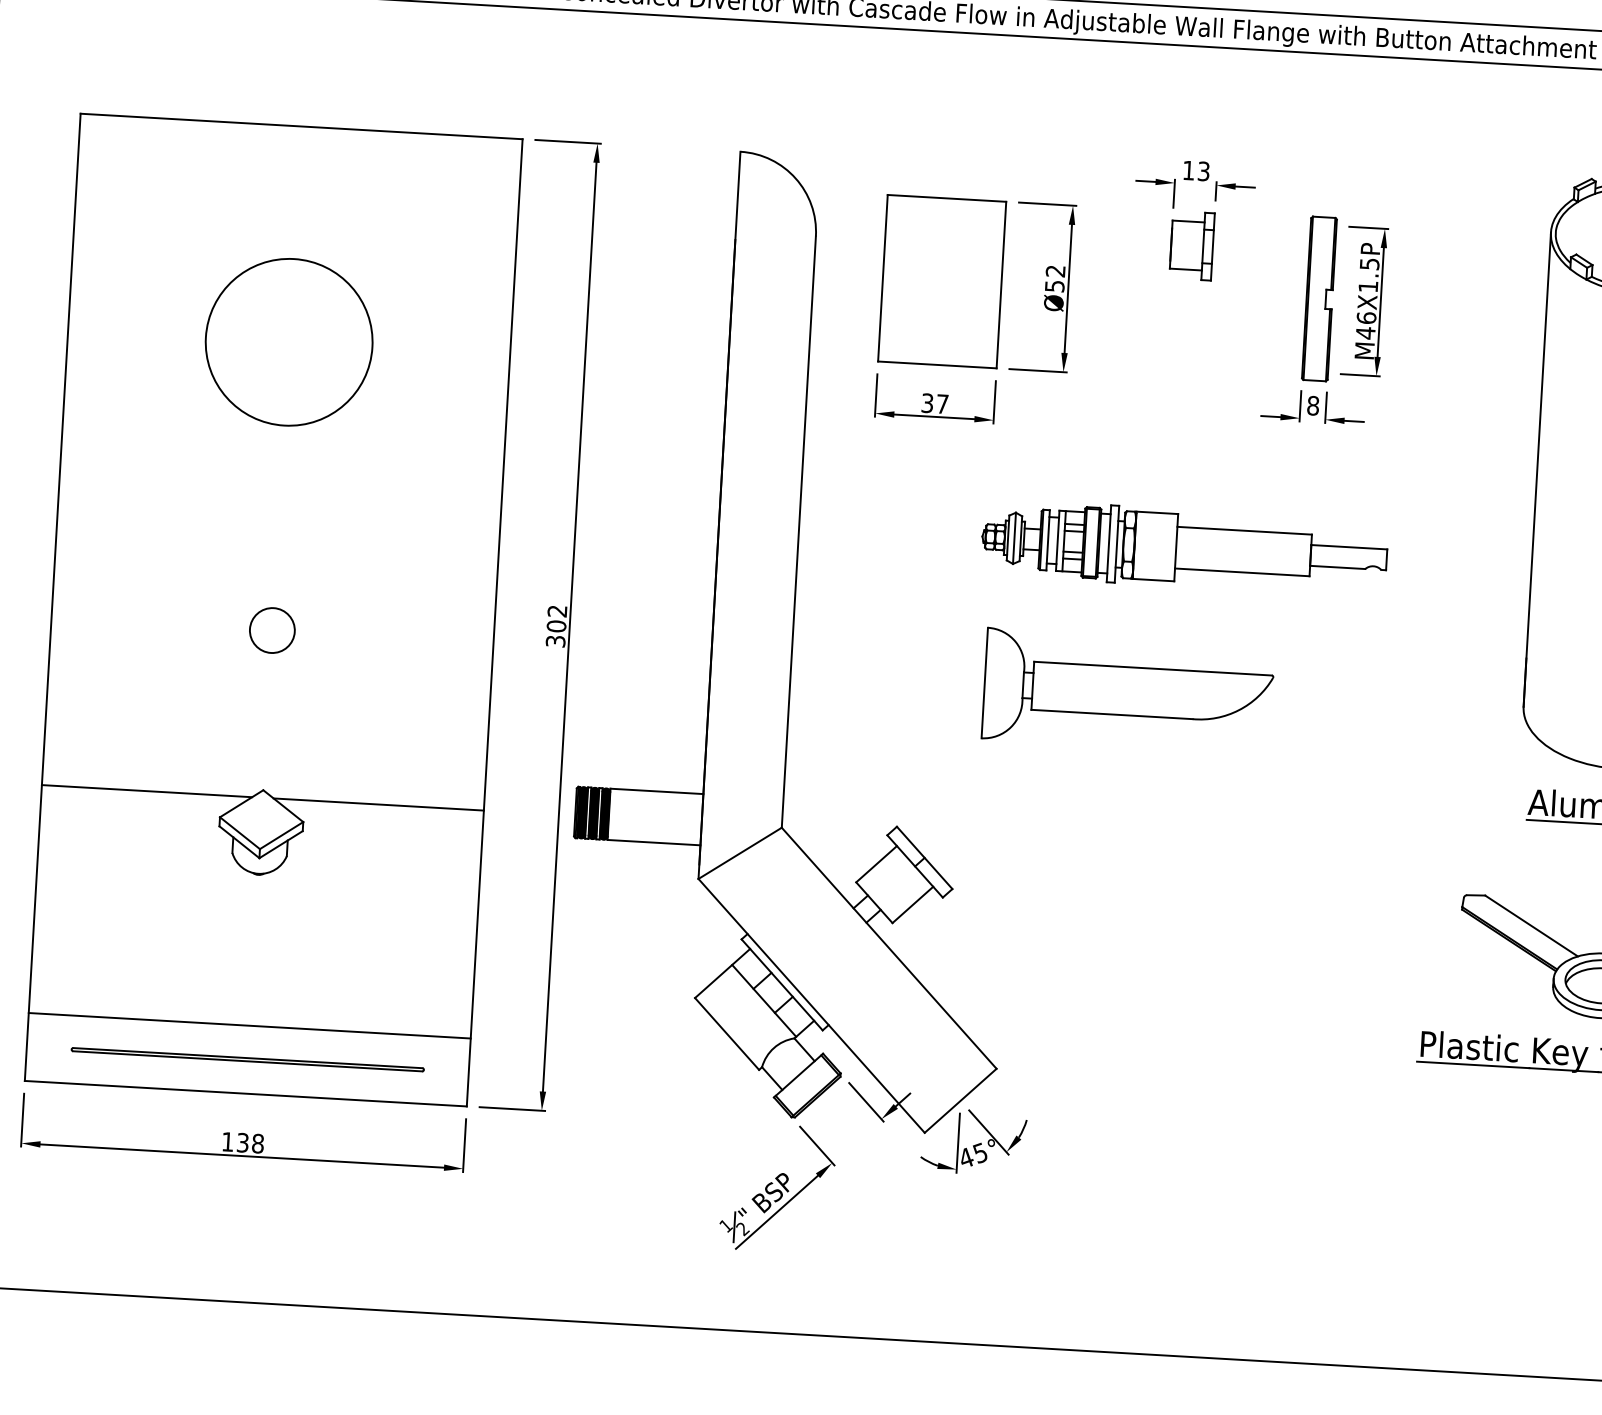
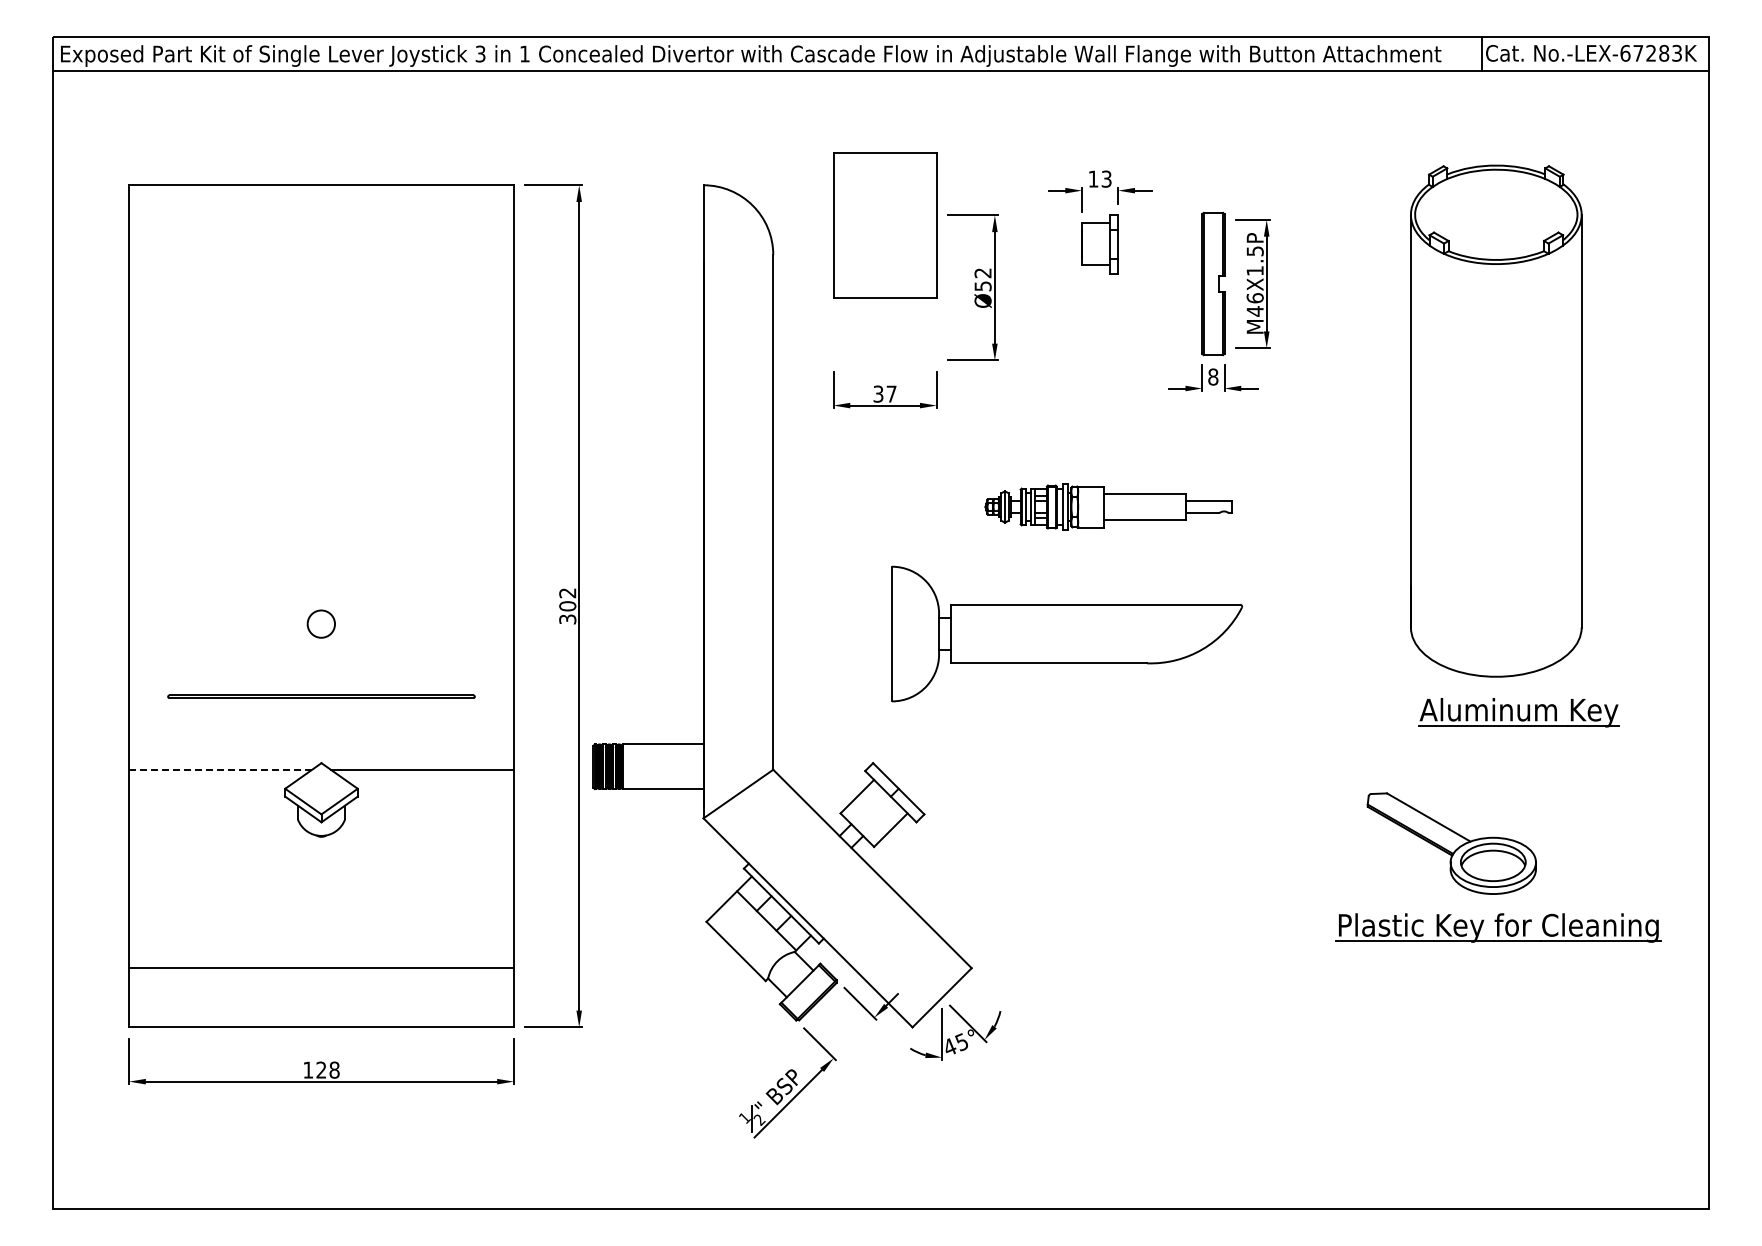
part: (942, 281) -> (885, 225), moved
circle: (289, 341) -> (321, 372), removed
part: (1184, 547) -> (1108, 506), size x0.7
circle: (271, 629) -> (320, 623), size x0.7
part: (1128, 690) -> (1067, 633), size x1.4
line: (146, 790) -> (220, 769), solid -> dashed
line: (247, 1058) -> (321, 695), moved
text: (242, 1143) -> (321, 1070), 138 -> 128

